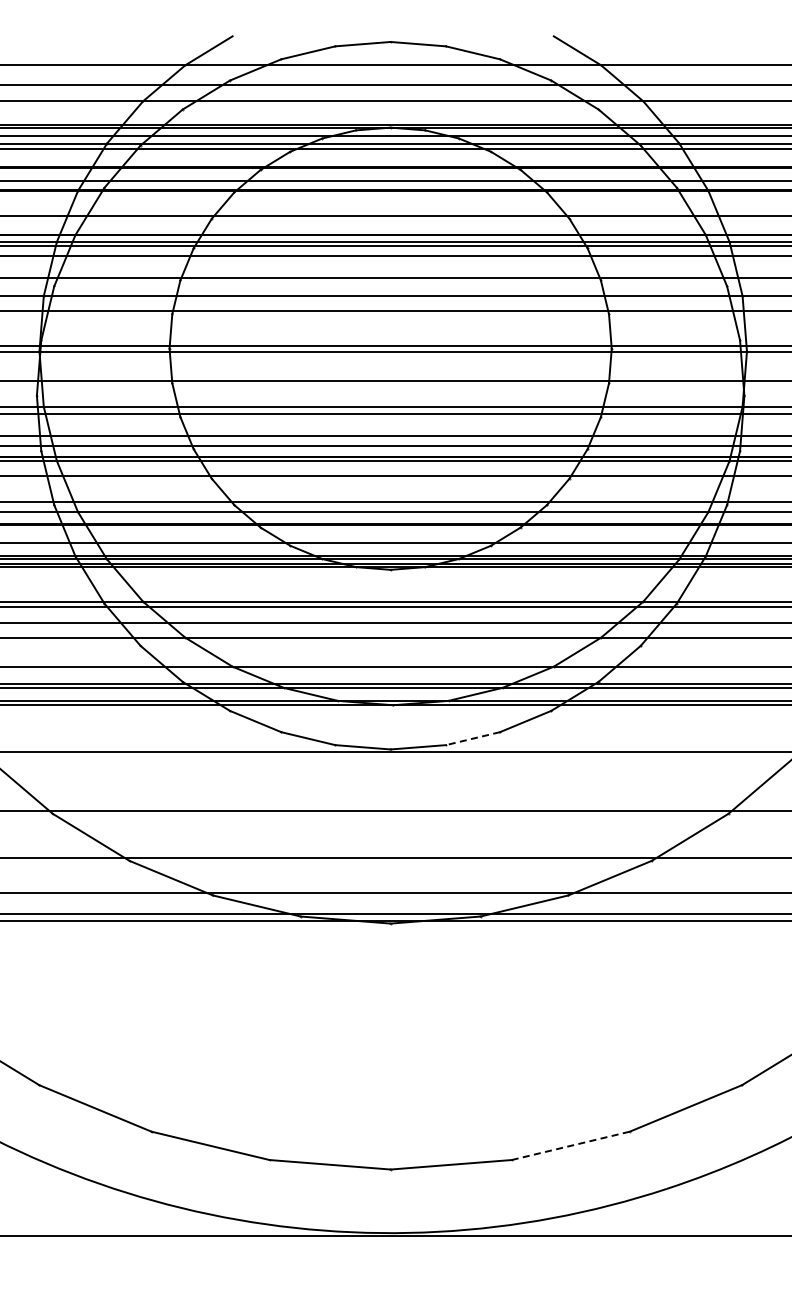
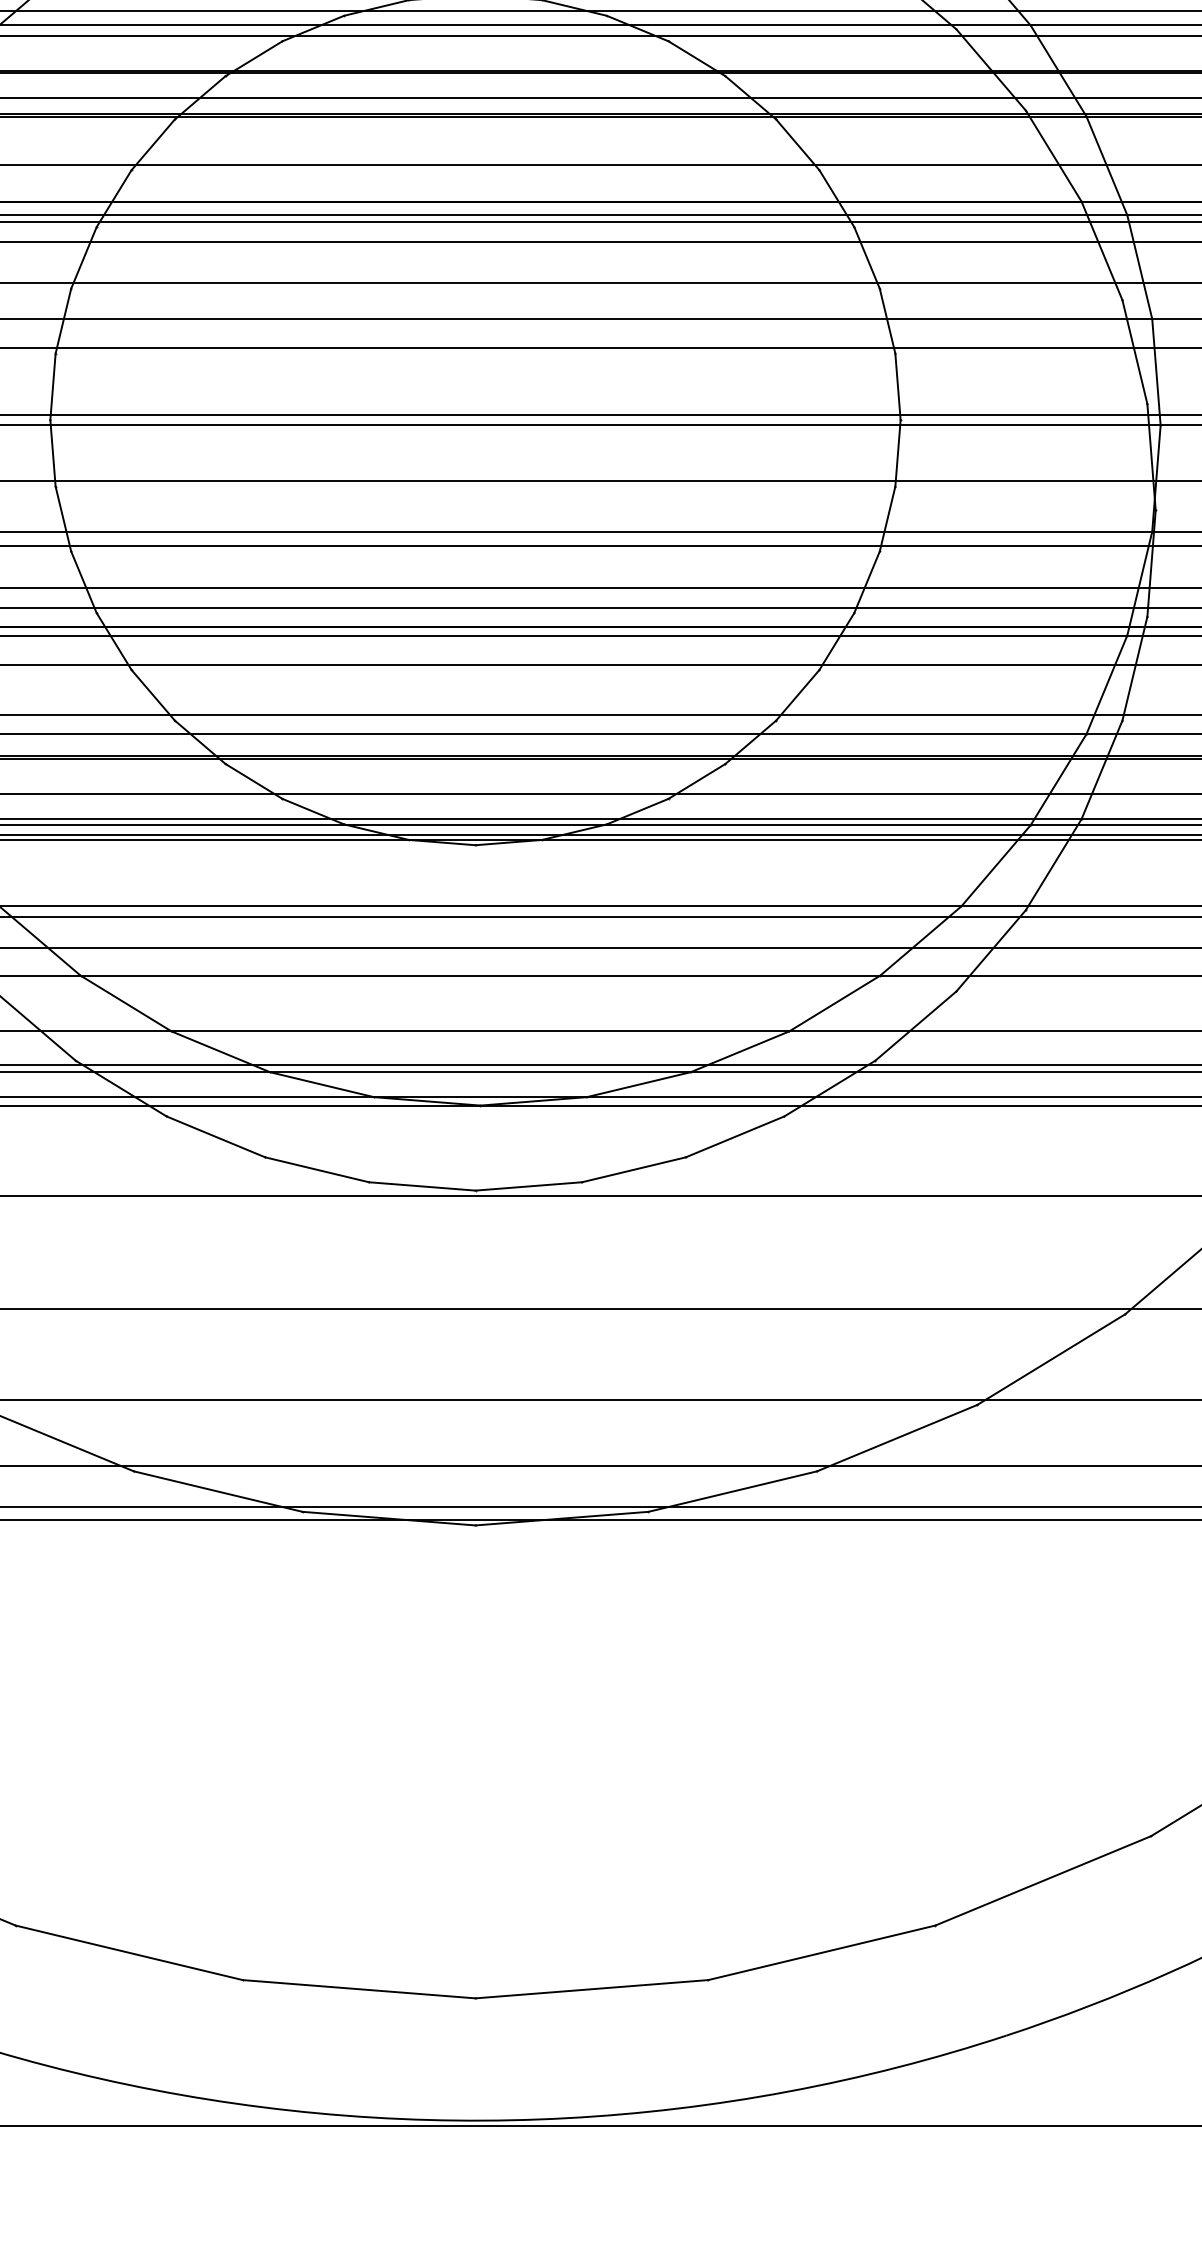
line: (473, 738) -> (634, 1169), dashed -> solid
line: (570, 1145) -> (821, 1952), dashed -> solid

